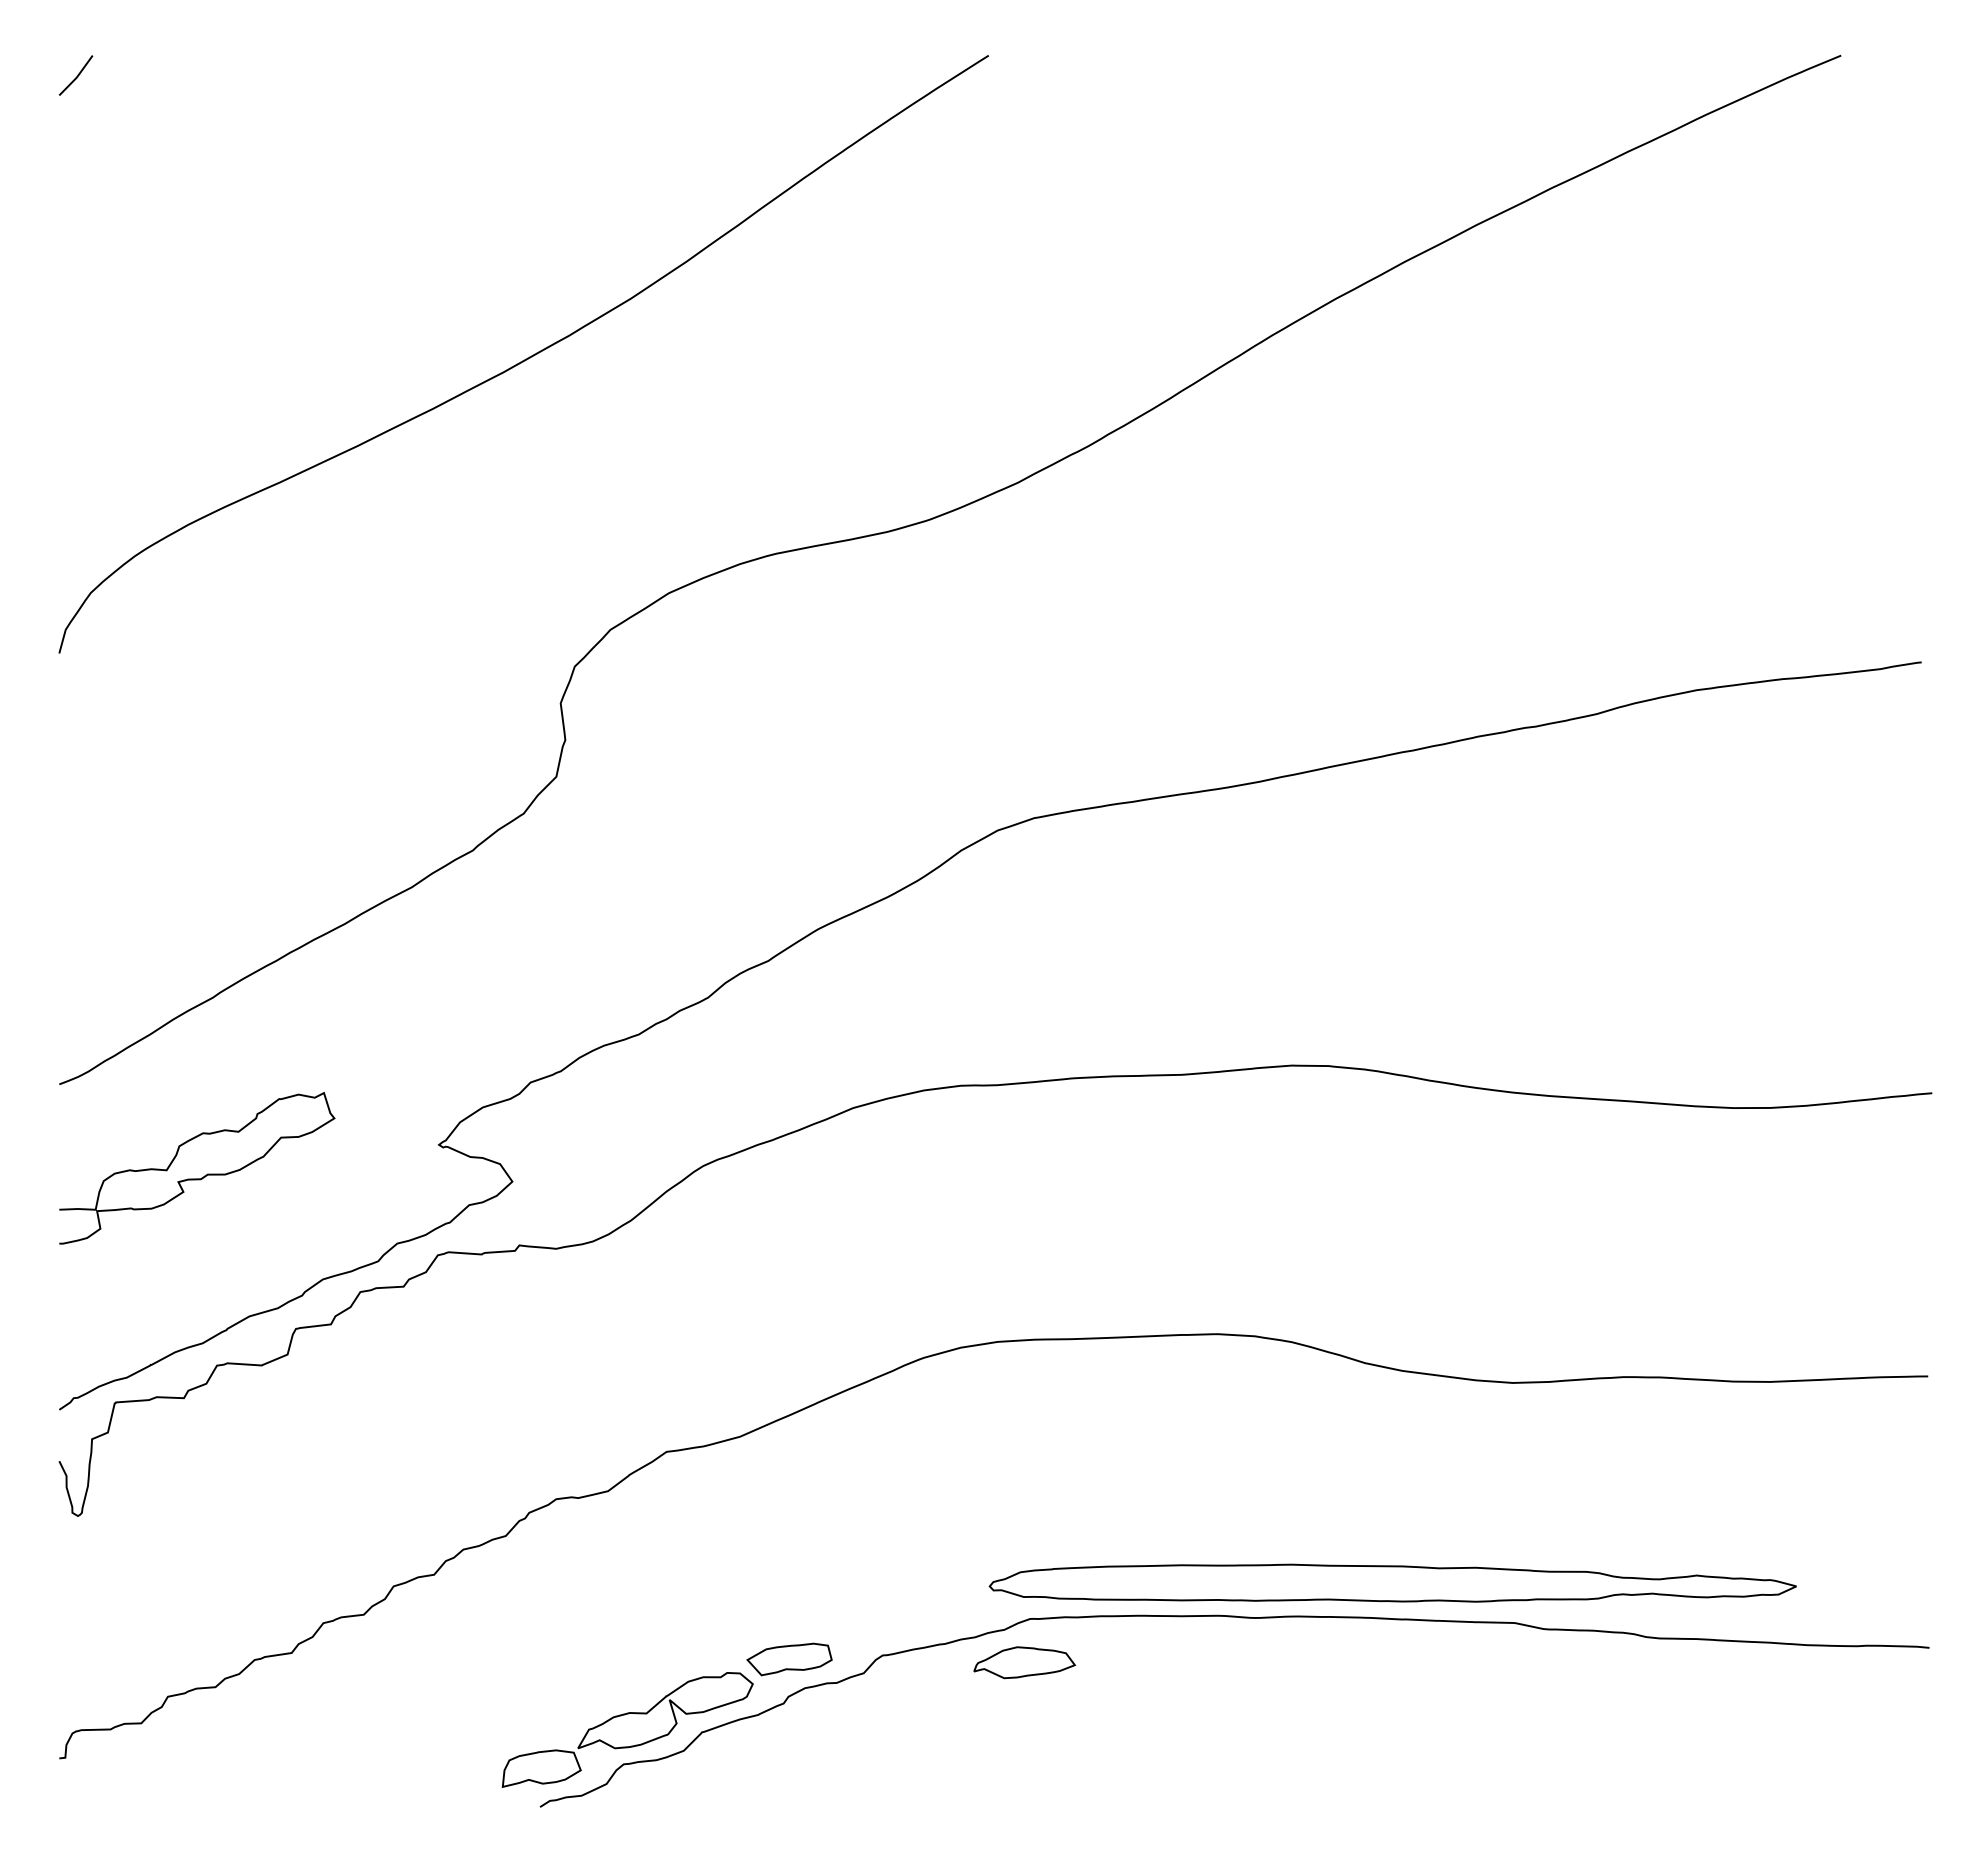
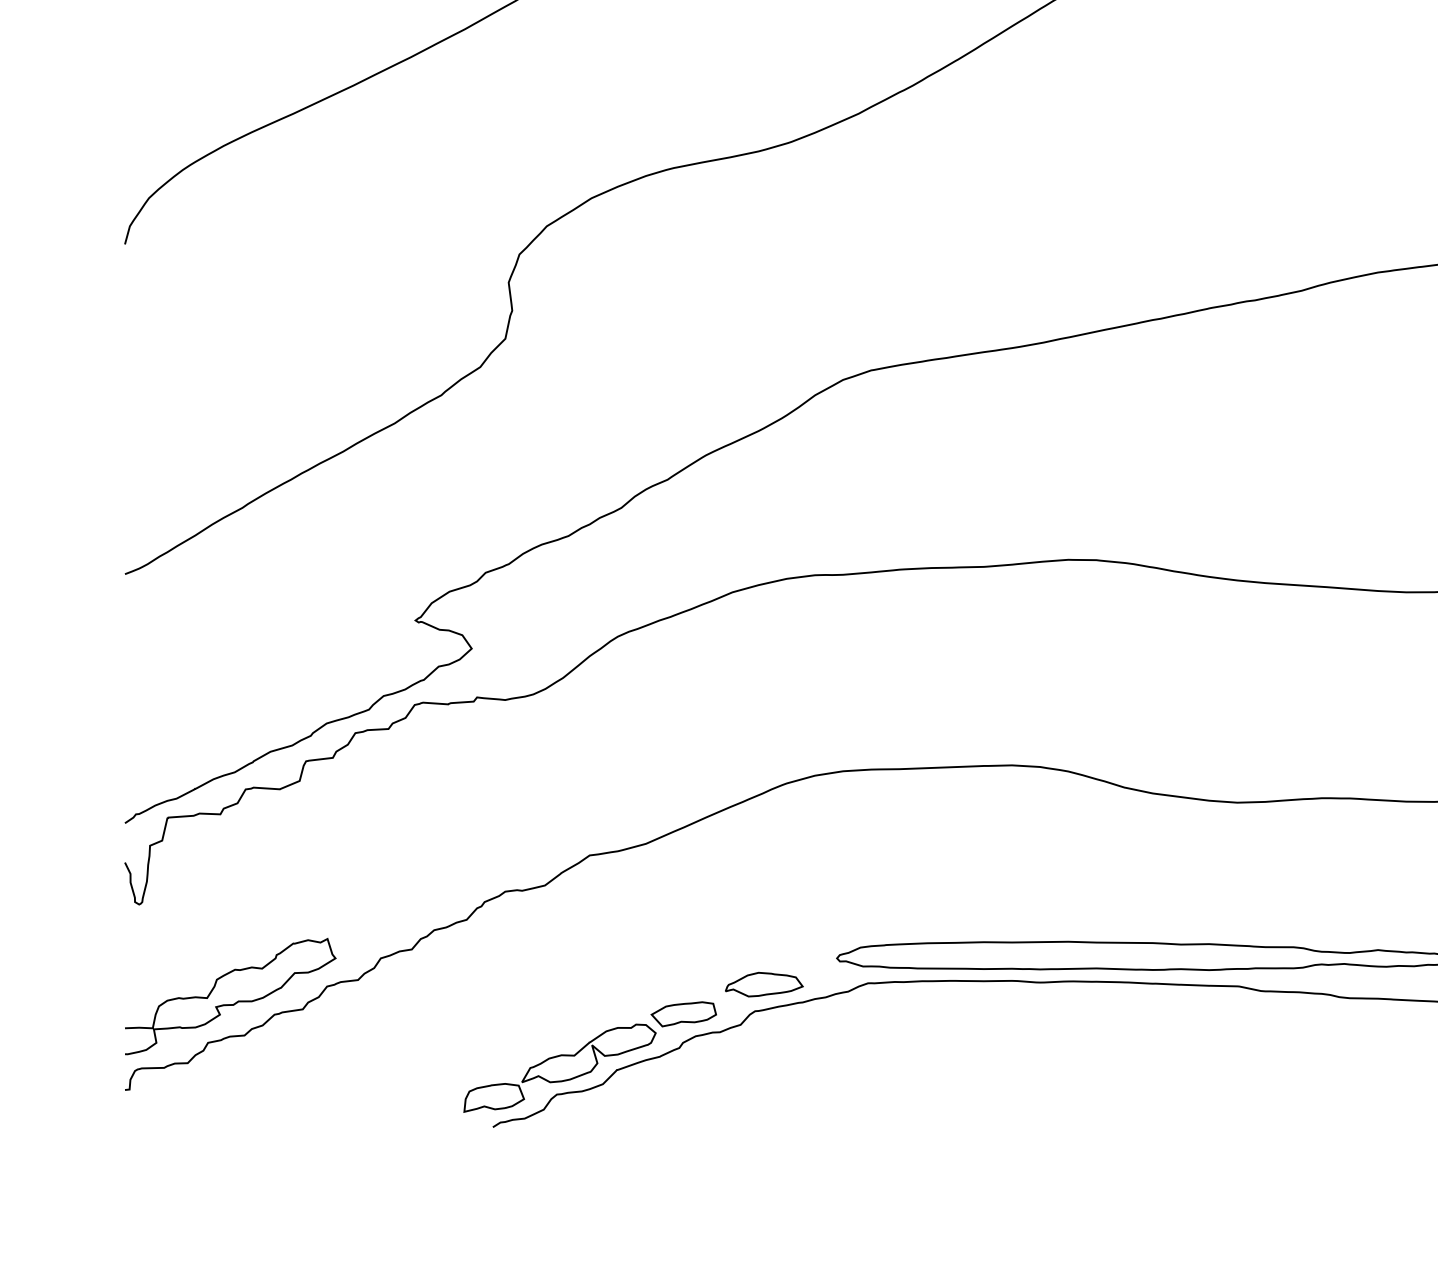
curve: (204, 1175) -> (236, 1002), moved
part: (1024, 1662) -> (764, 984), moved

